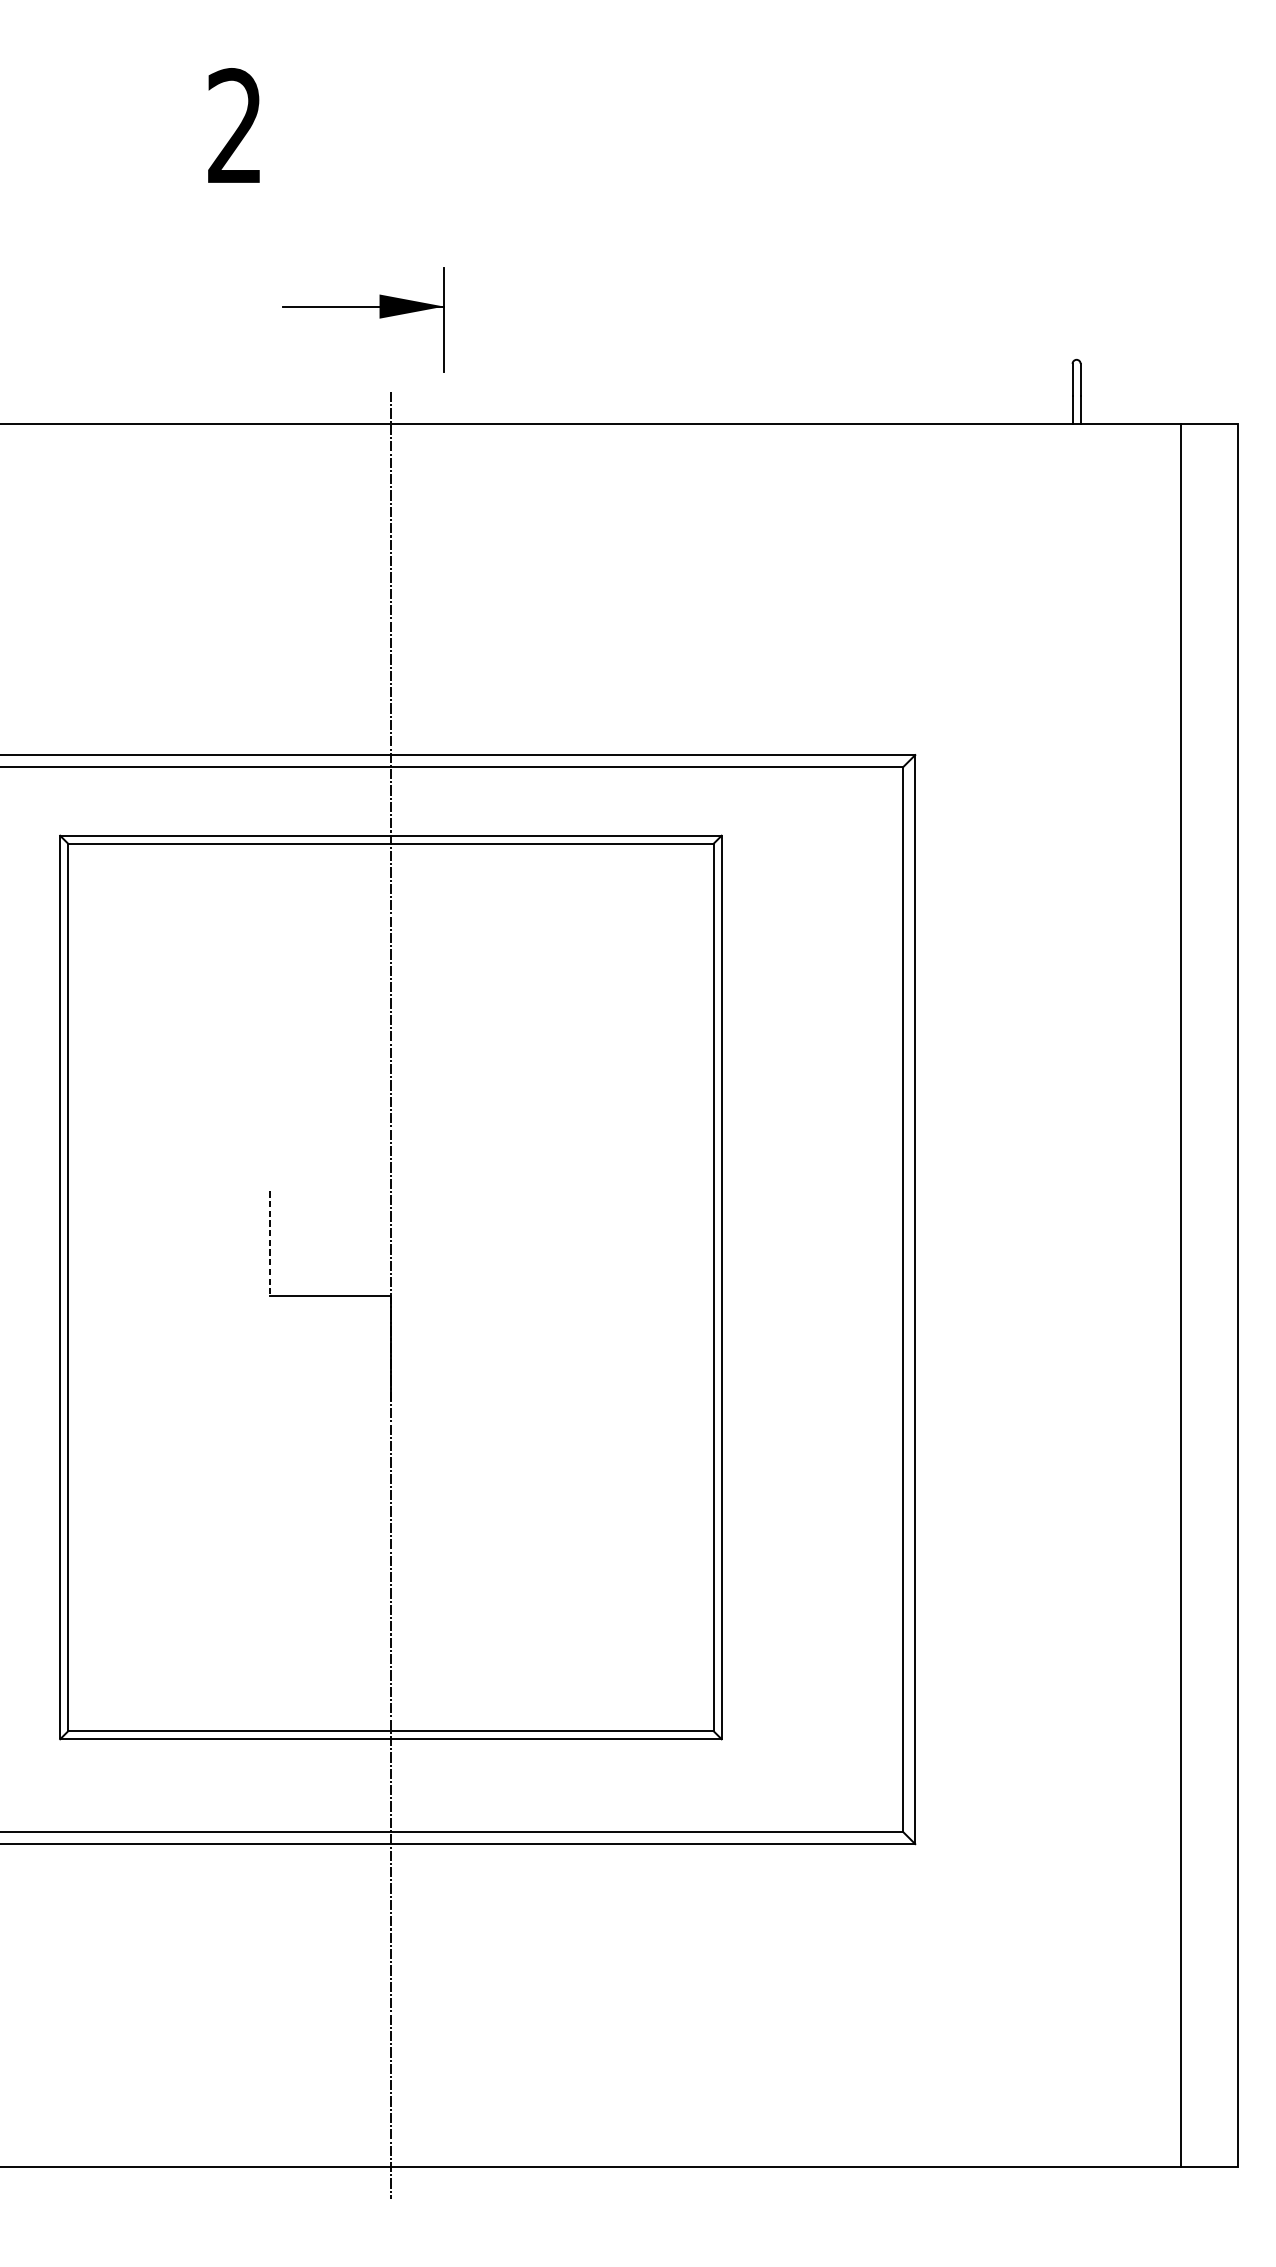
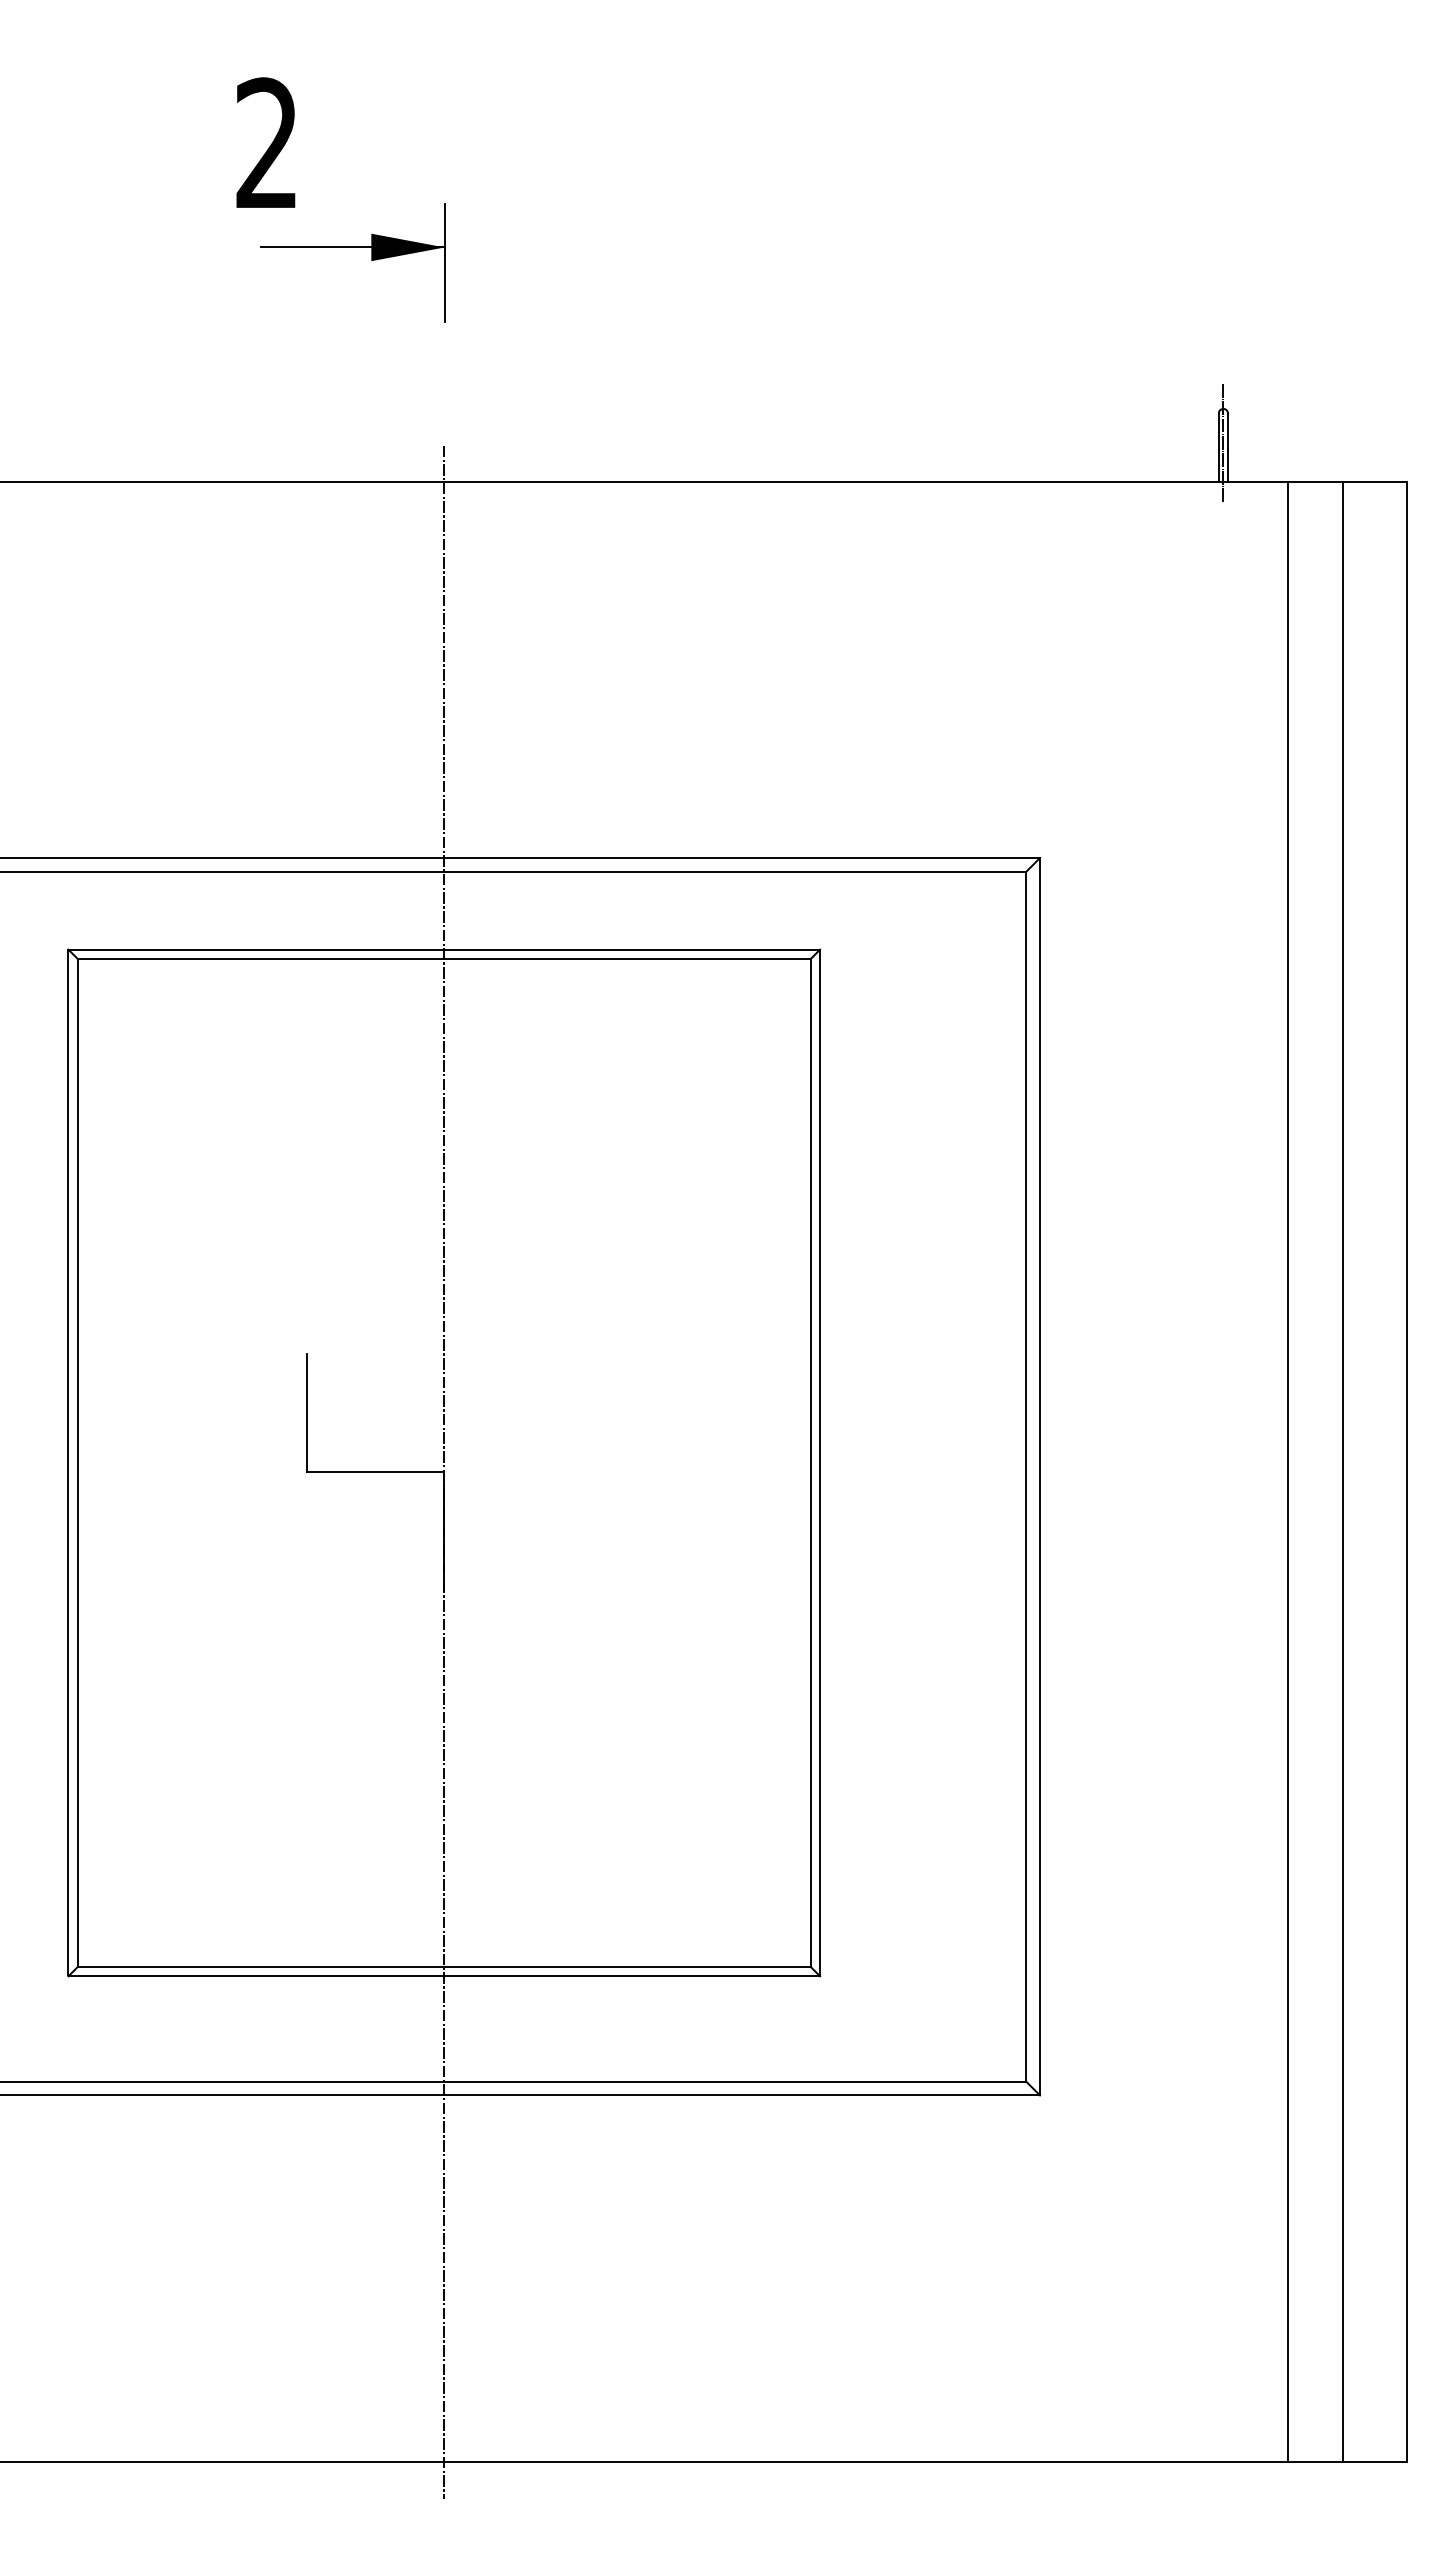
part: (362, 306) -> (352, 247), moved
line: (1076, 389) -> (1223, 442), added
line: (269, 1243) -> (306, 1413), dashed -> solid
line: (1133, 1295) -> (1287, 1472), added

